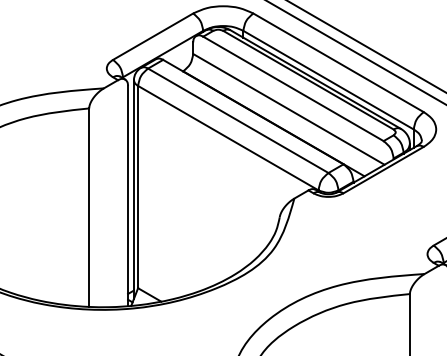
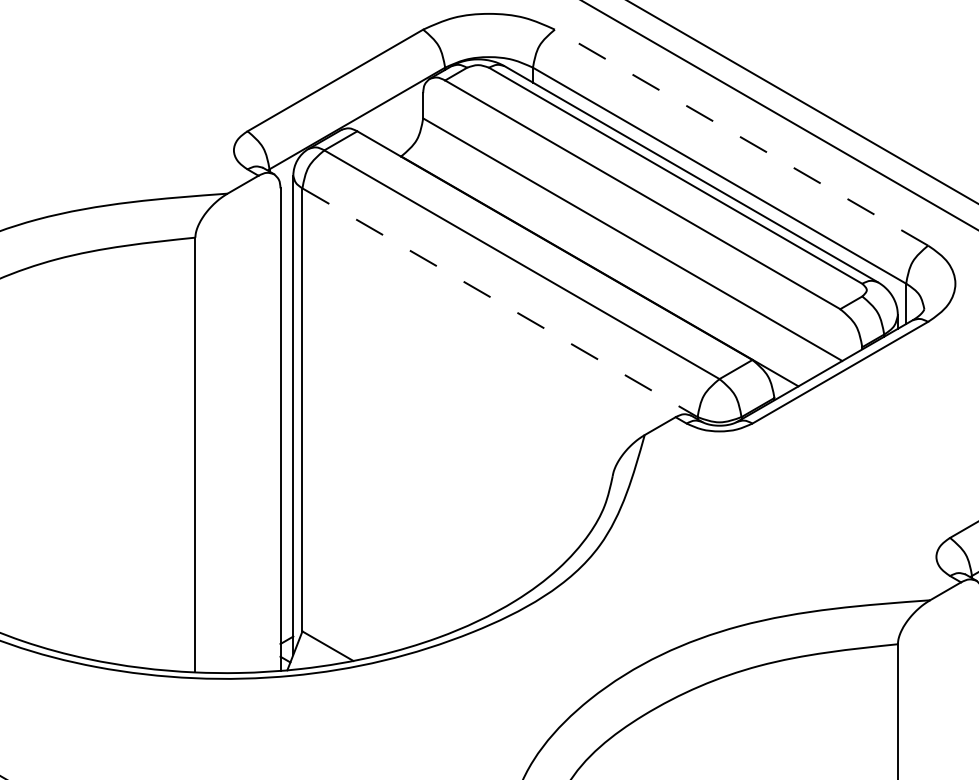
line: (338, 62) -> (741, 136), solid -> dashed
line: (228, 138) -> (500, 303), solid -> dashed

